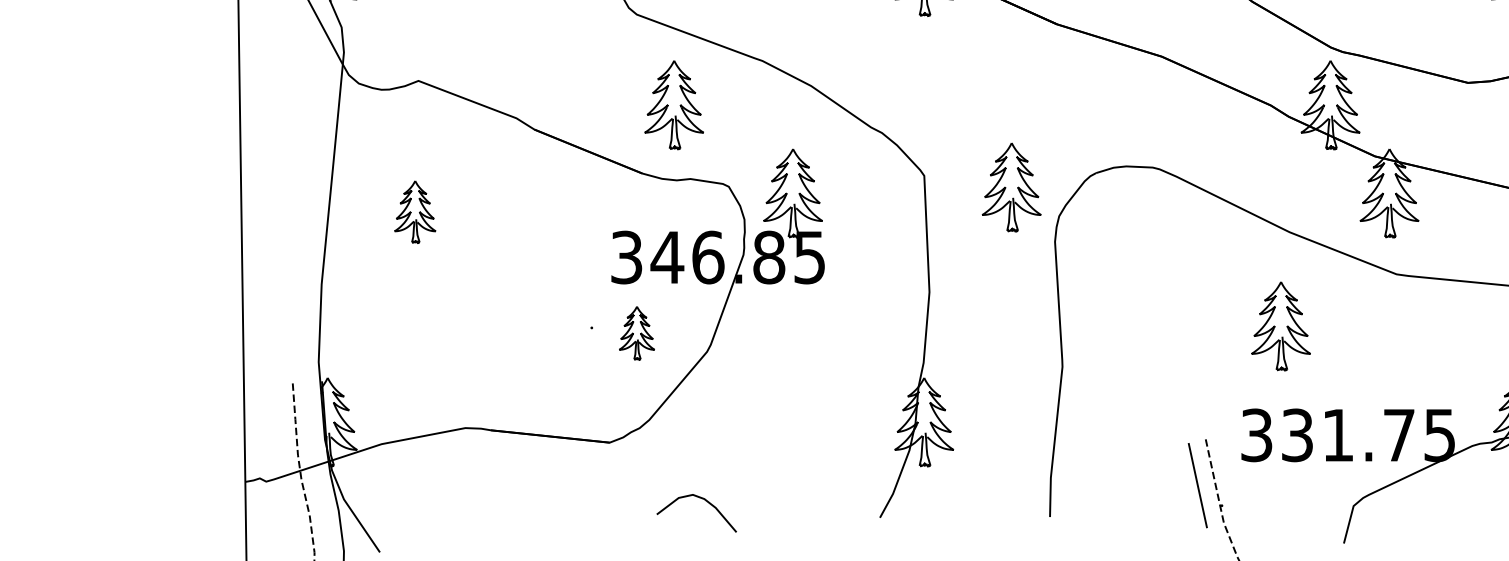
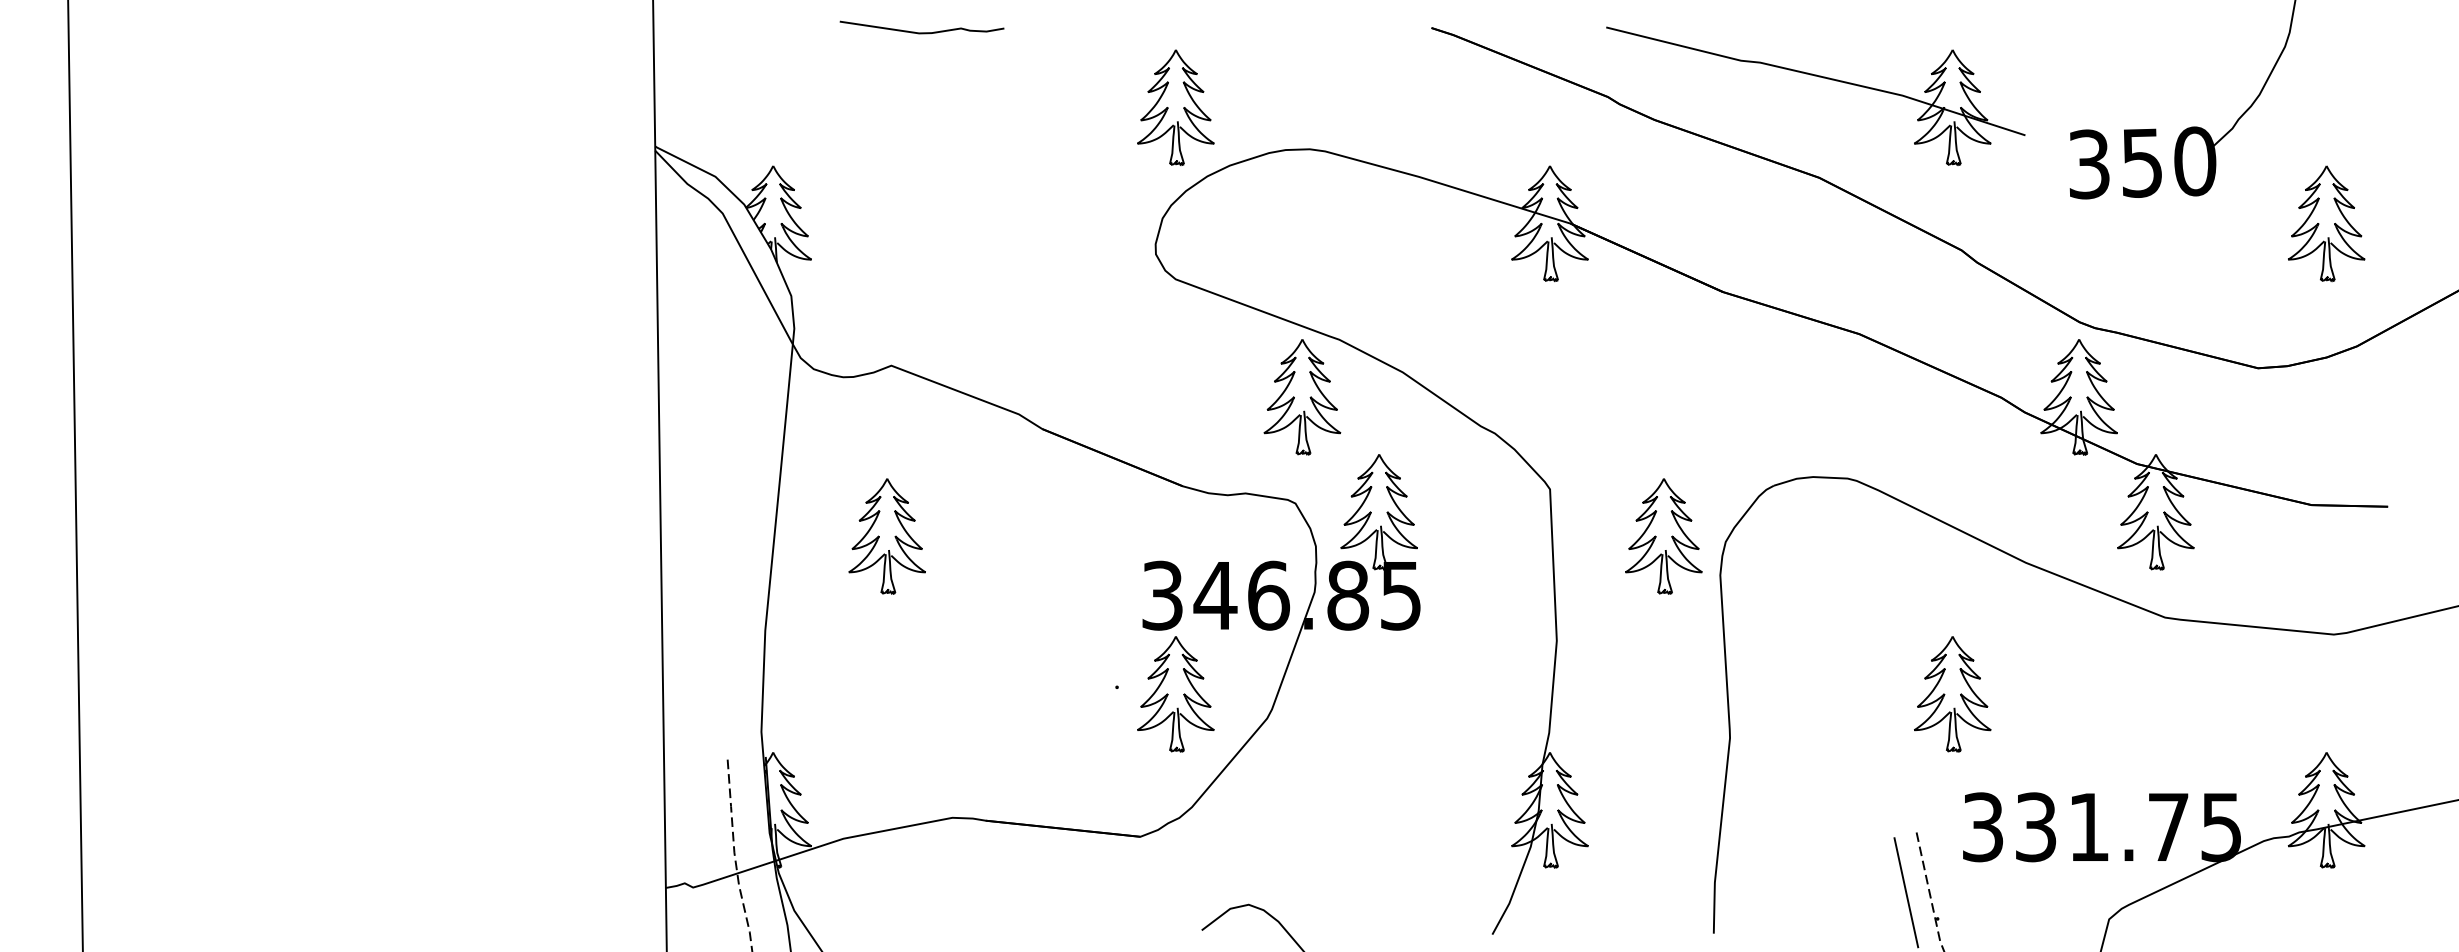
part: (674, 105) -> (1302, 397), moved
part: (1011, 187) -> (1663, 536), moved
part: (414, 212) -> (886, 536), size x1.43
part: (1280, 326) -> (1952, 694), moved
part: (636, 333) -> (1175, 694), size x1.67

